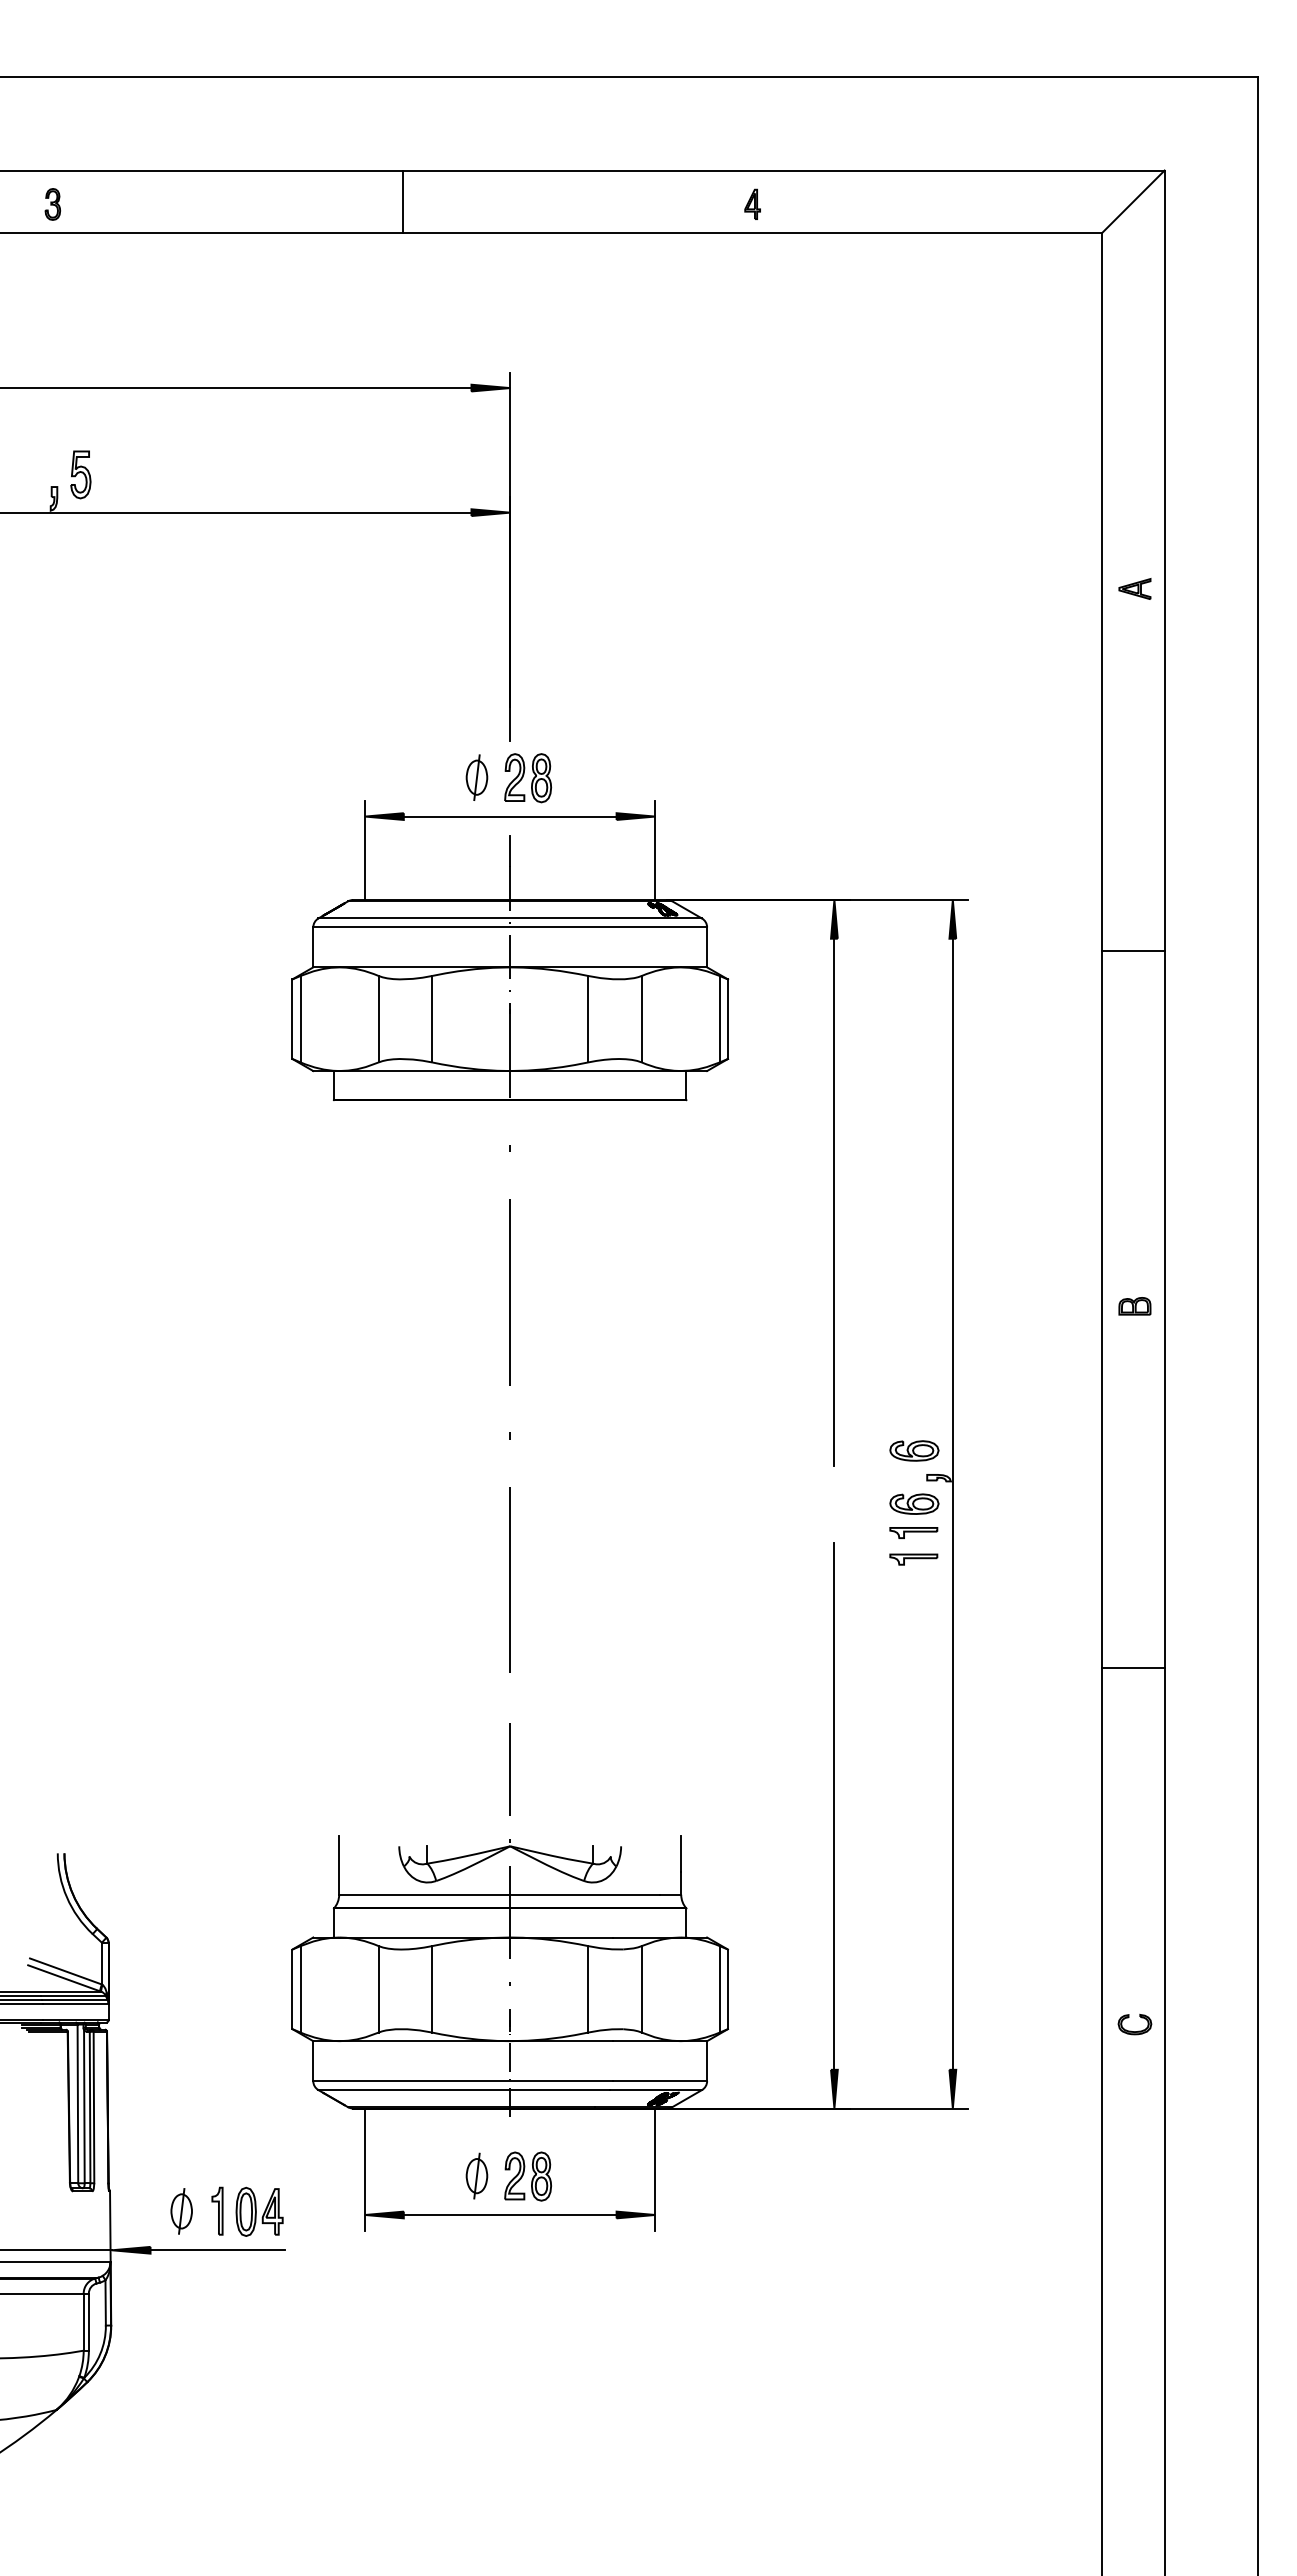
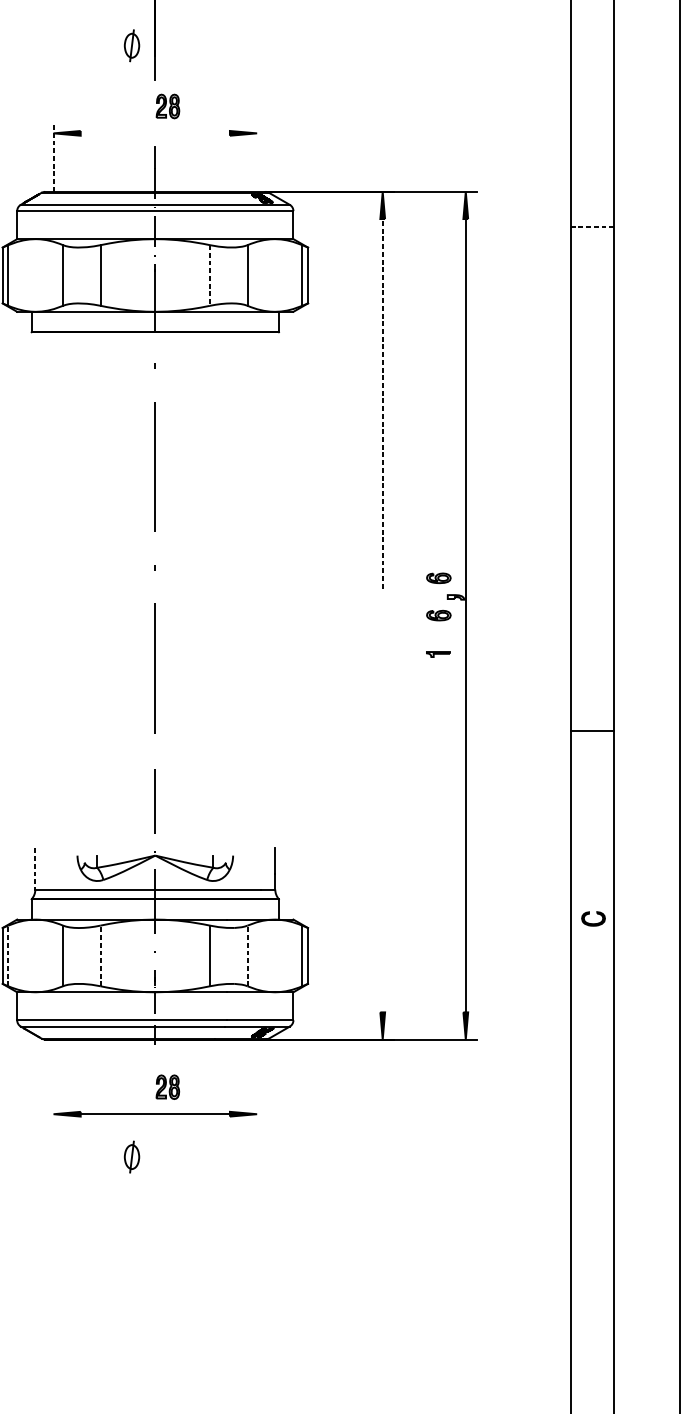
part: (476, 777) -> (131, 45), moved
part: (528, 778) -> (168, 106), size x0.7
line: (509, 816) -> (154, 133), removed
line: (365, 849) -> (53, 156), solid -> dashed
line: (655, 850) -> (257, 157), removed
line: (1133, 950) -> (592, 227), solid -> dashed
line: (588, 1019) -> (210, 275), solid -> dashed
line: (834, 1201) -> (382, 403), solid -> dashed
part: (1134, 1306) -> (593, 477), removed
part: (914, 1450) -> (438, 578), size x0.7
part: (914, 1503) -> (438, 615), size x0.7
part: (913, 1532) -> (438, 635), removed
part: (913, 1559) -> (438, 654), size x0.7
line: (834, 1806) -> (382, 827), removed
line: (339, 1865) -> (35, 869), solid -> dashed
line: (300, 1988) -> (8, 955), solid -> dashed
line: (432, 1988) -> (100, 955), solid -> dashed
line: (641, 1988) -> (247, 955), solid -> dashed
part: (1131, 2030) -> (591, 923), moved
line: (365, 2169) -> (53, 1082), removed
line: (655, 2169) -> (257, 1082), removed
part: (476, 2175) -> (131, 1156), moved
part: (527, 2176) -> (167, 1087), size x0.7

